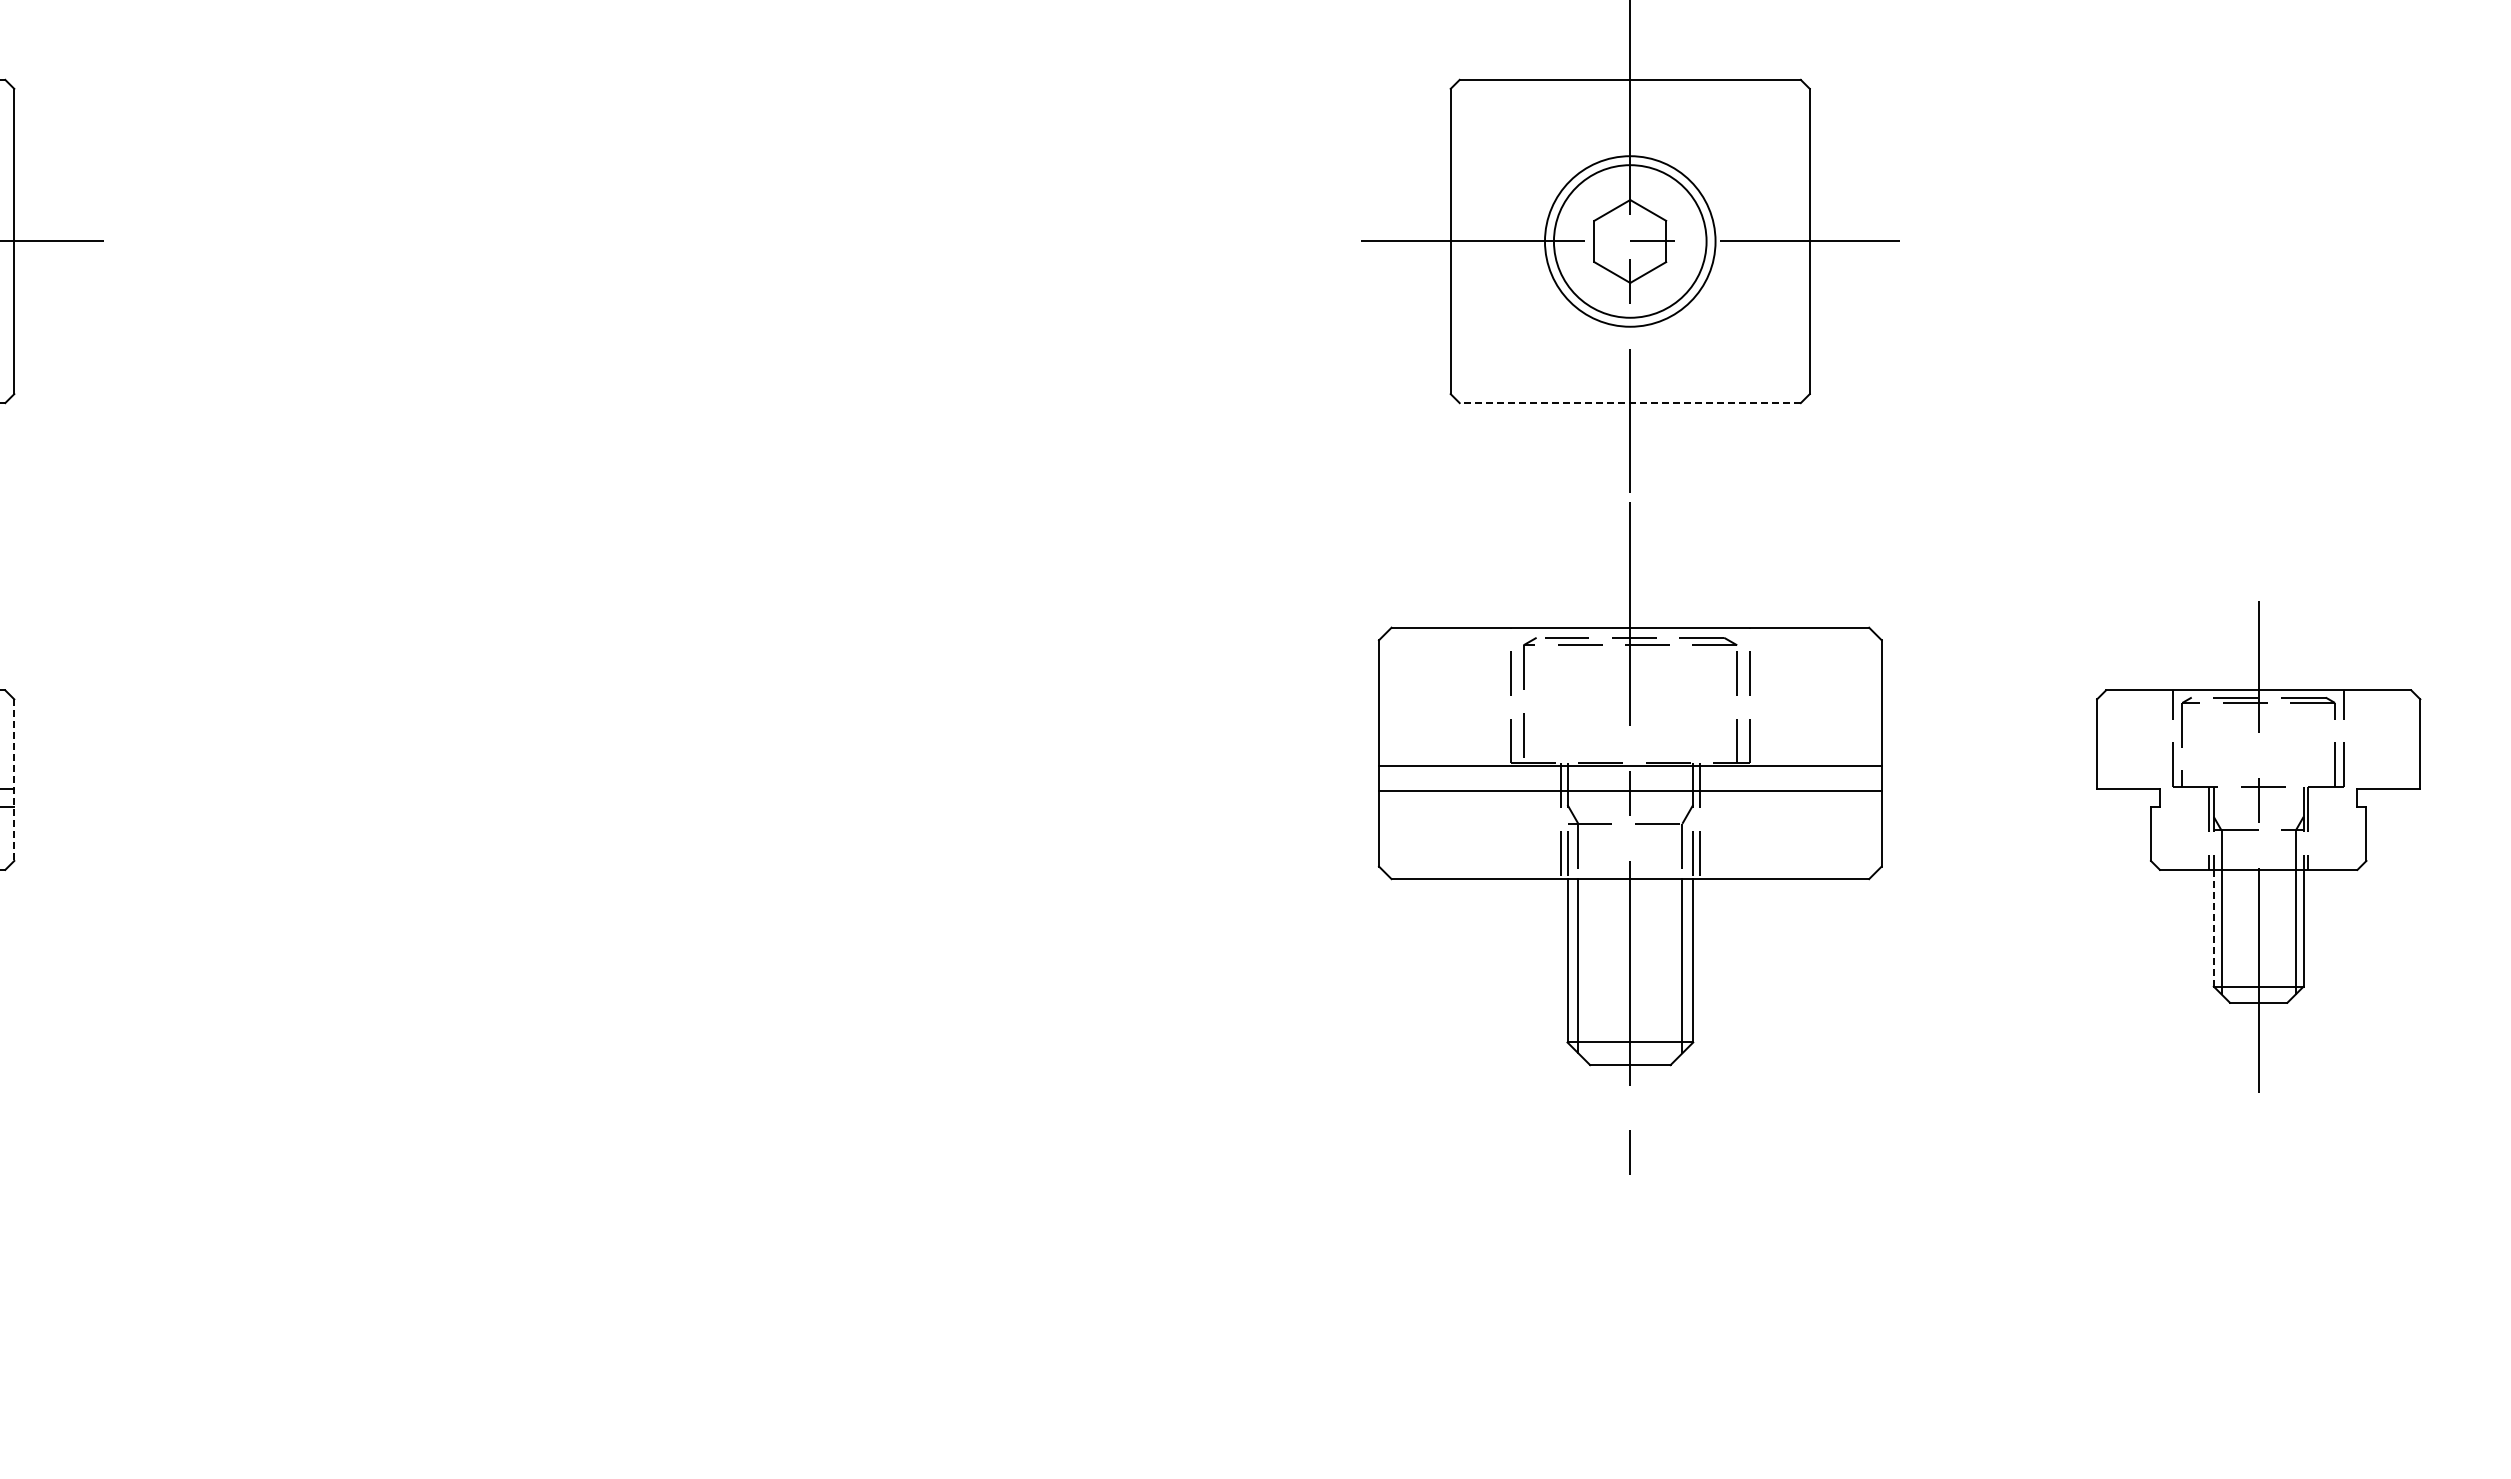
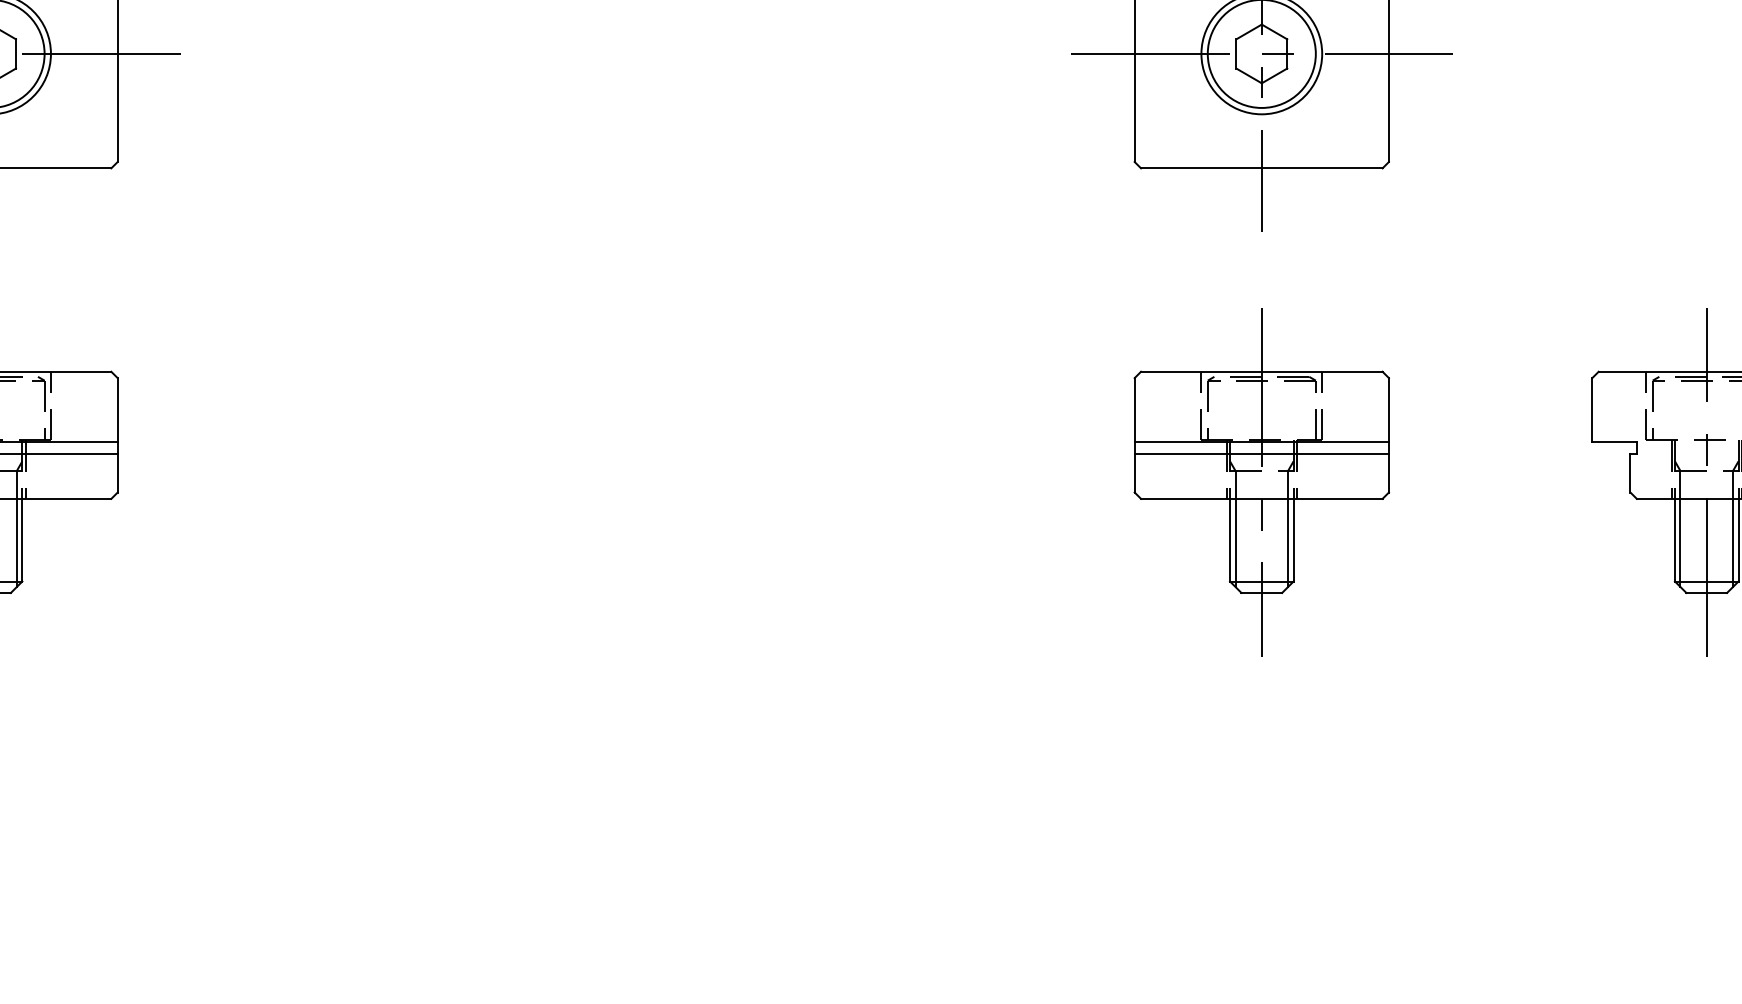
line: (1630, 403) -> (1261, 168), dashed -> solid
line: (14, 780) -> (117, 435), dashed -> solid
part: (1629, 846) -> (1261, 482), size x0.71
line: (2213, 928) -> (1674, 540), dashed -> solid

